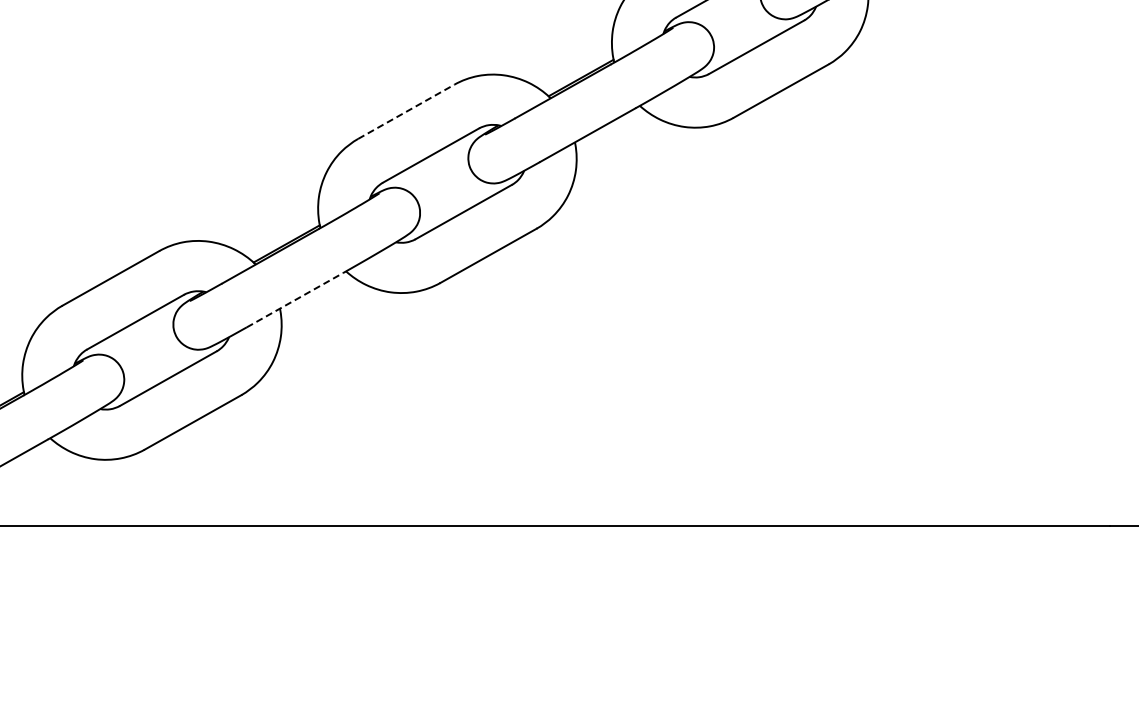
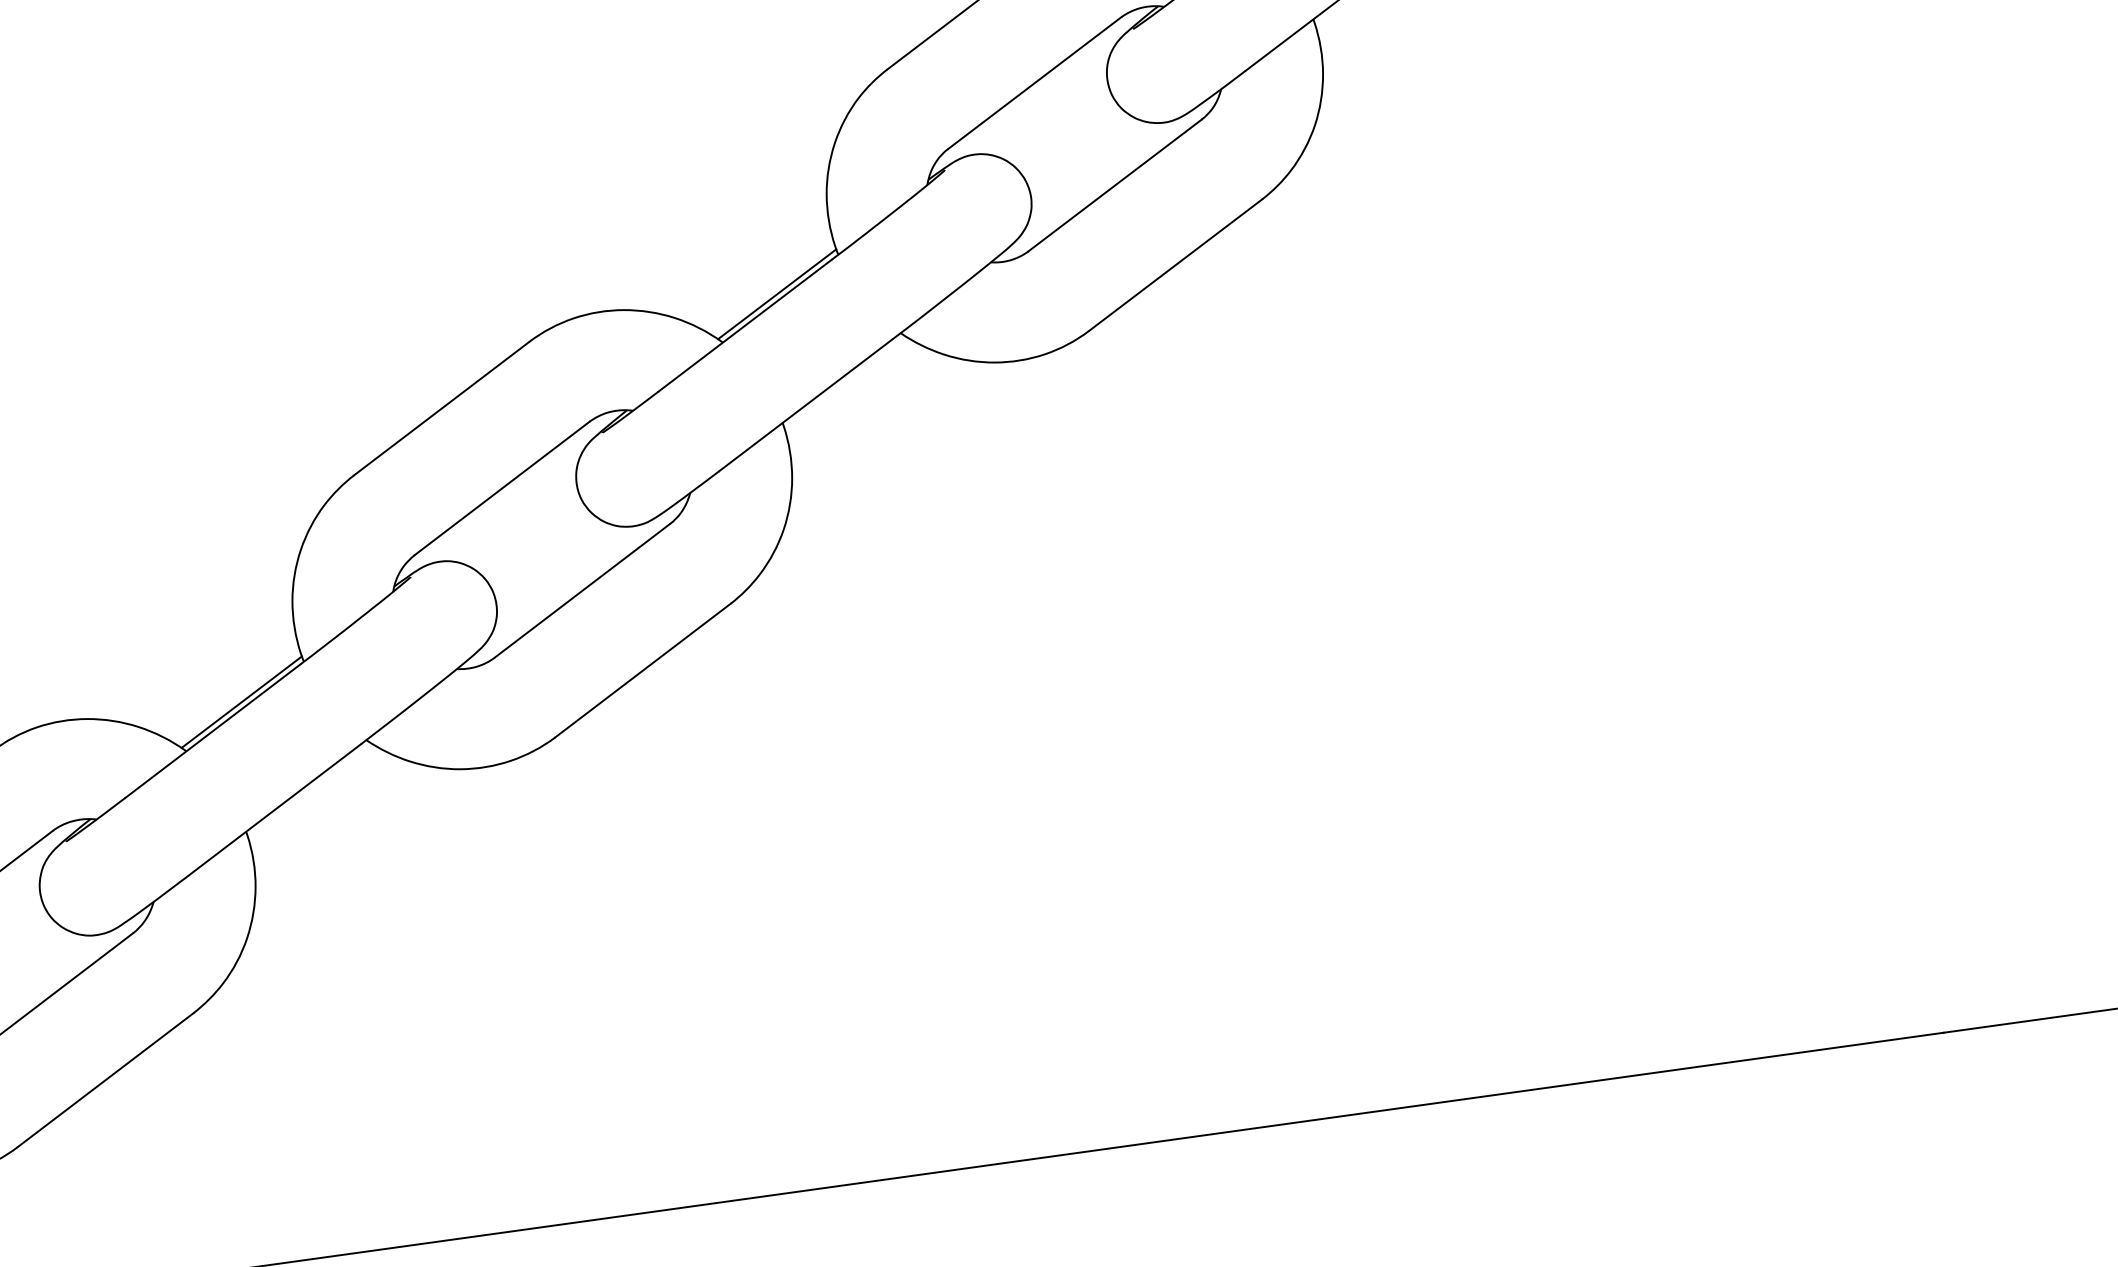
line: (406, 111) -> (441, 408), dashed -> solid
line: (295, 299) -> (274, 809), dashed -> solid

